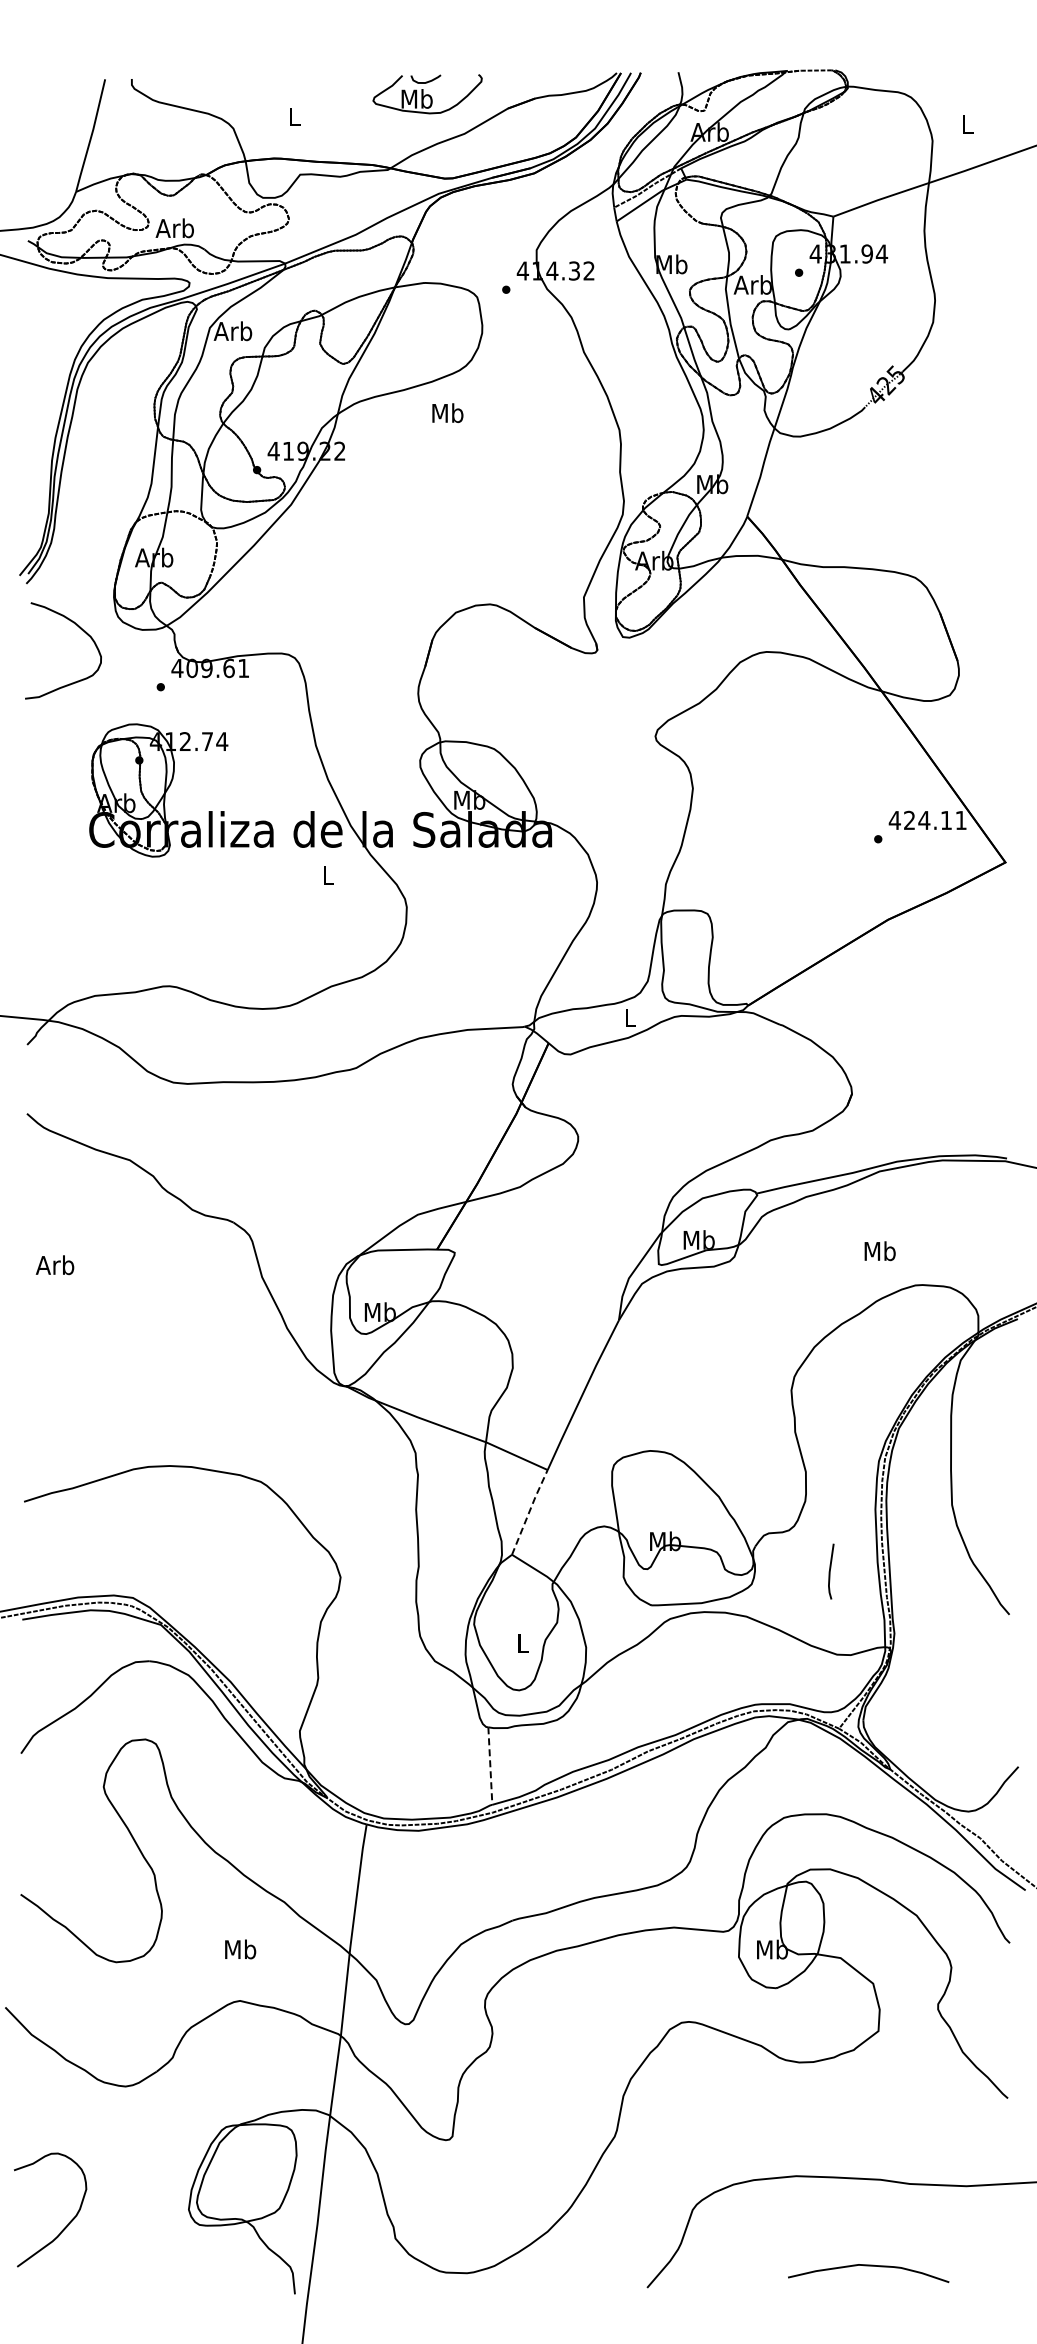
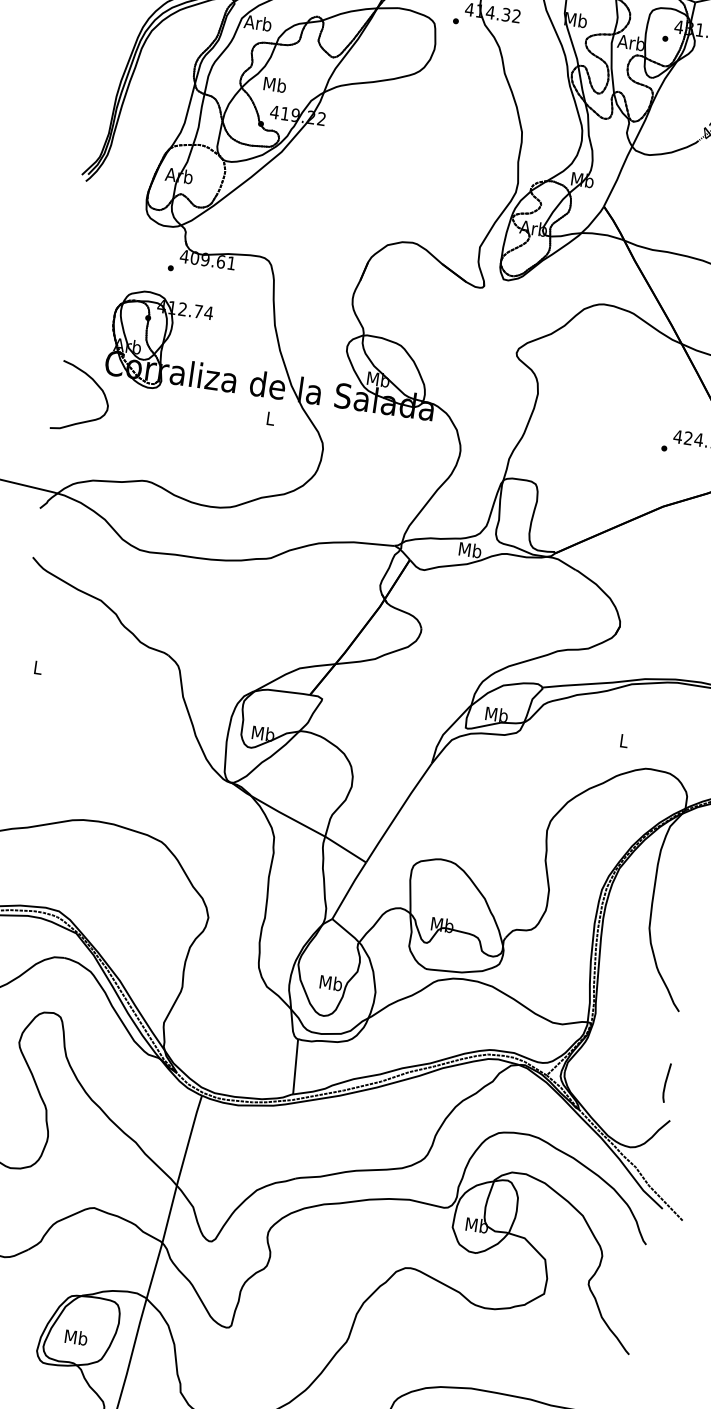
text: (447, 412) -> (274, 84), moved
curve: (81, 630) -> (96, 385), moved
text: (629, 1017) -> (469, 549), L -> Mb
text: (879, 1251) -> (623, 741), Mb -> L
text: (54, 1265) -> (37, 667), Arb -> L
line: (529, 1511) -> (349, 890), dashed -> solid
line: (830, 1571) -> (666, 1082), moved
text: (522, 1643) -> (330, 983), L -> Mb
line: (490, 1766) -> (295, 1067), dashed -> solid
text: (240, 1949) -> (76, 1337), moved

